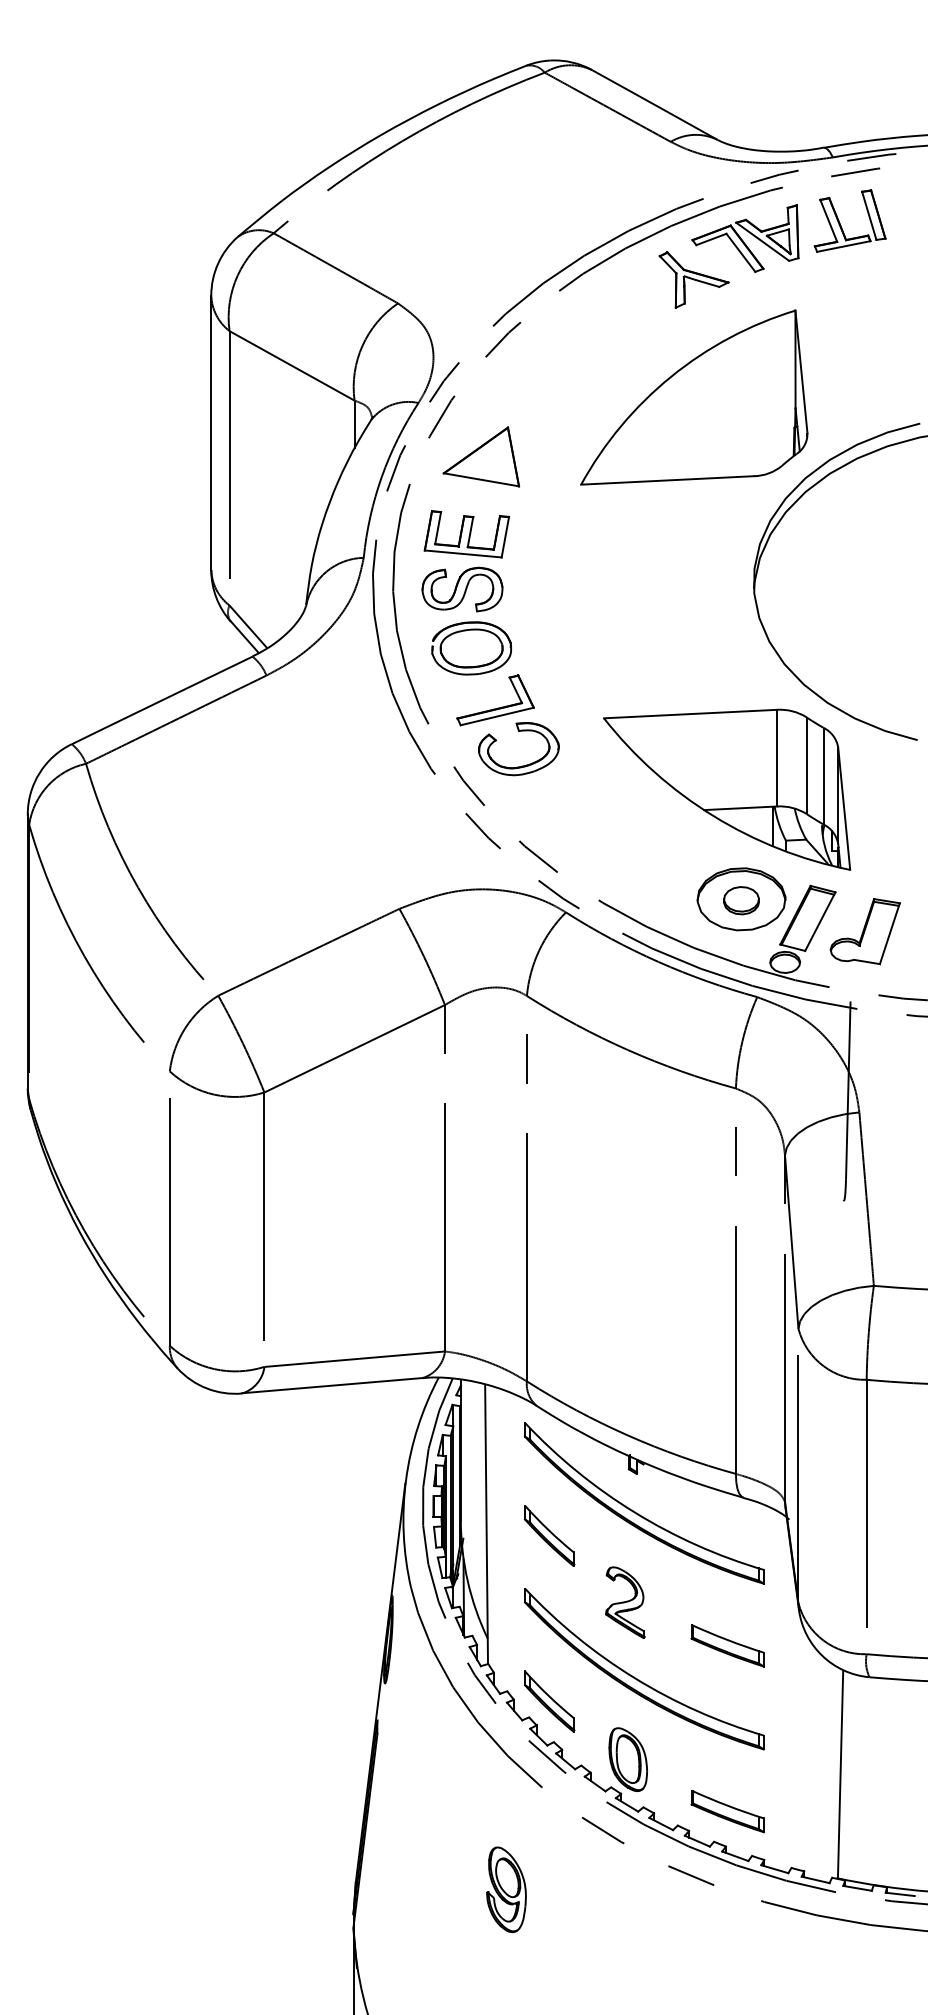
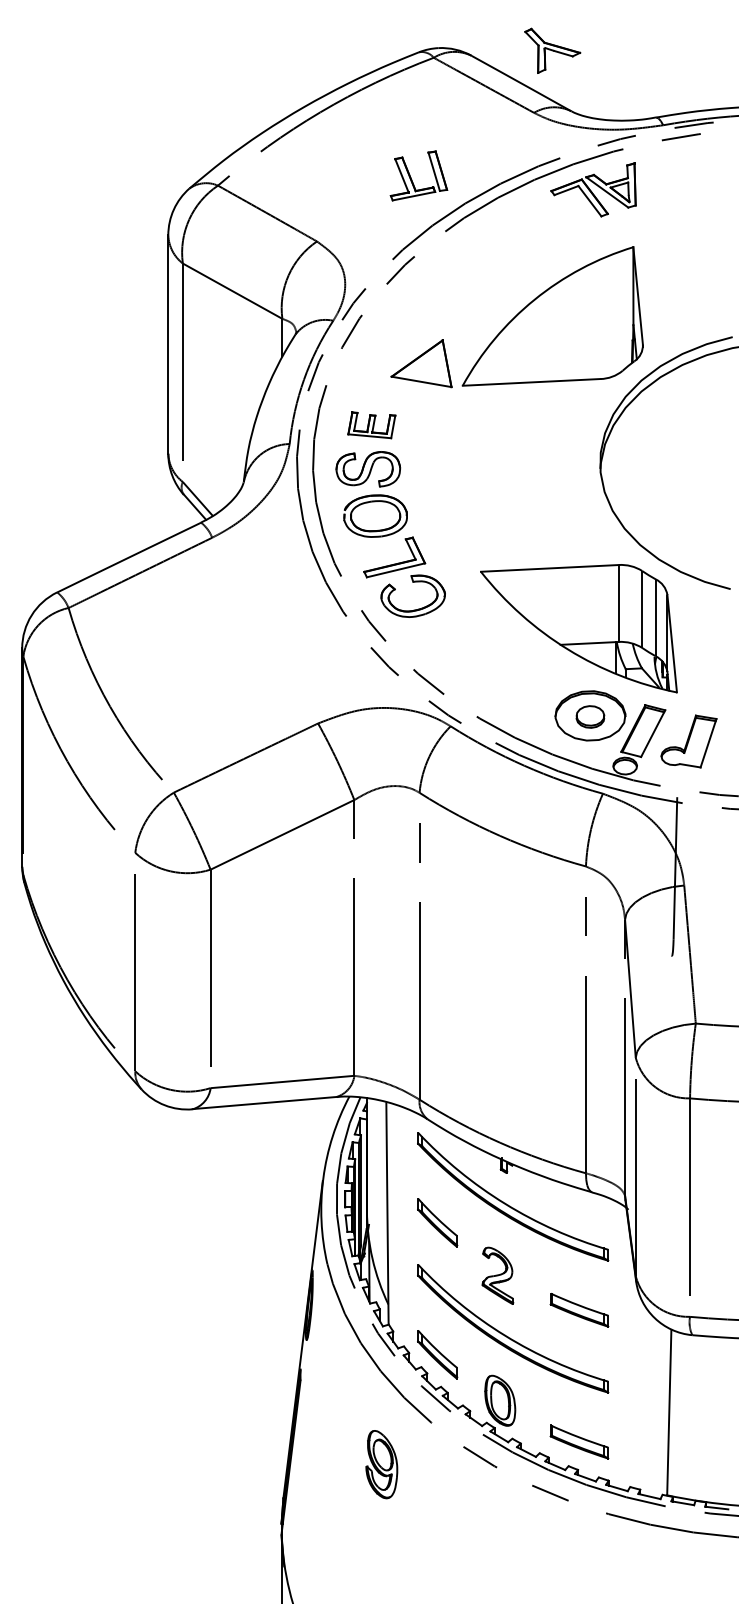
part: (840, 222) -> (411, 177), moved
part: (693, 279) -> (552, 50), moved
part: (481, 456) -> (421, 363), moved
part: (466, 534) -> (371, 425), size x0.7
part: (506, 1889) -> (381, 1464), moved

